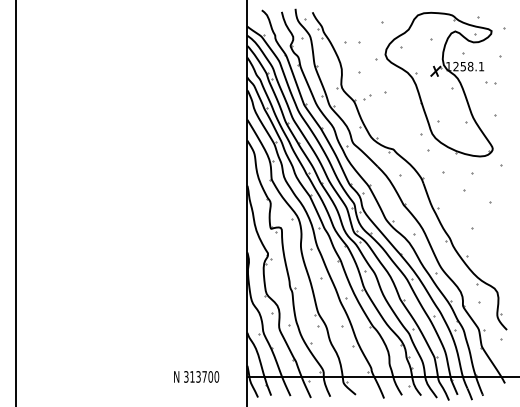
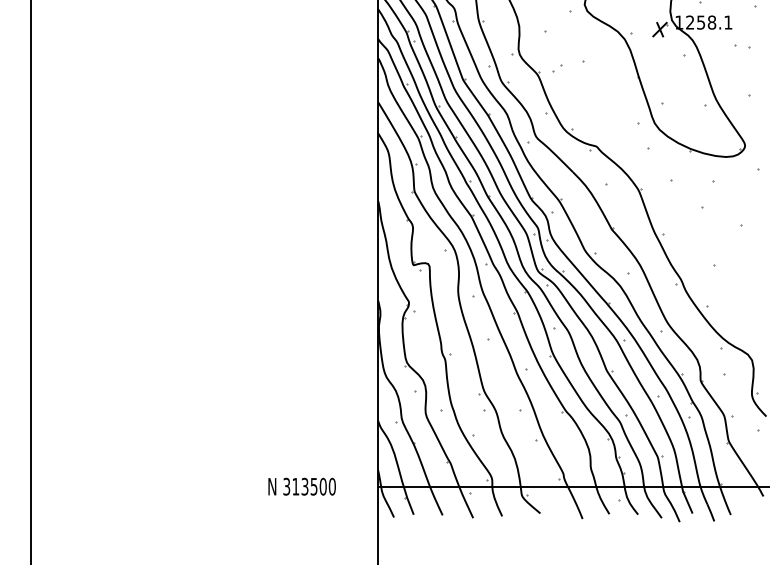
text: (204, 376) -> (313, 486), 313700 -> 313500

